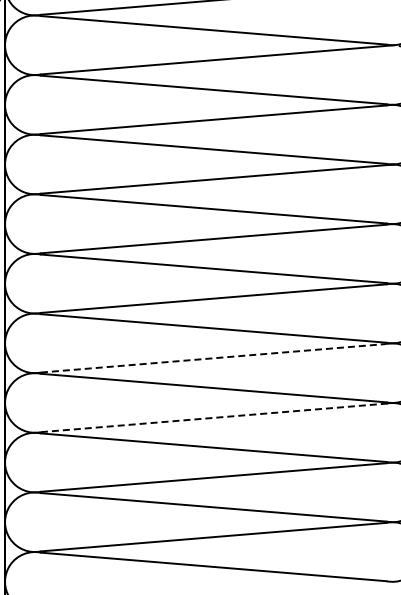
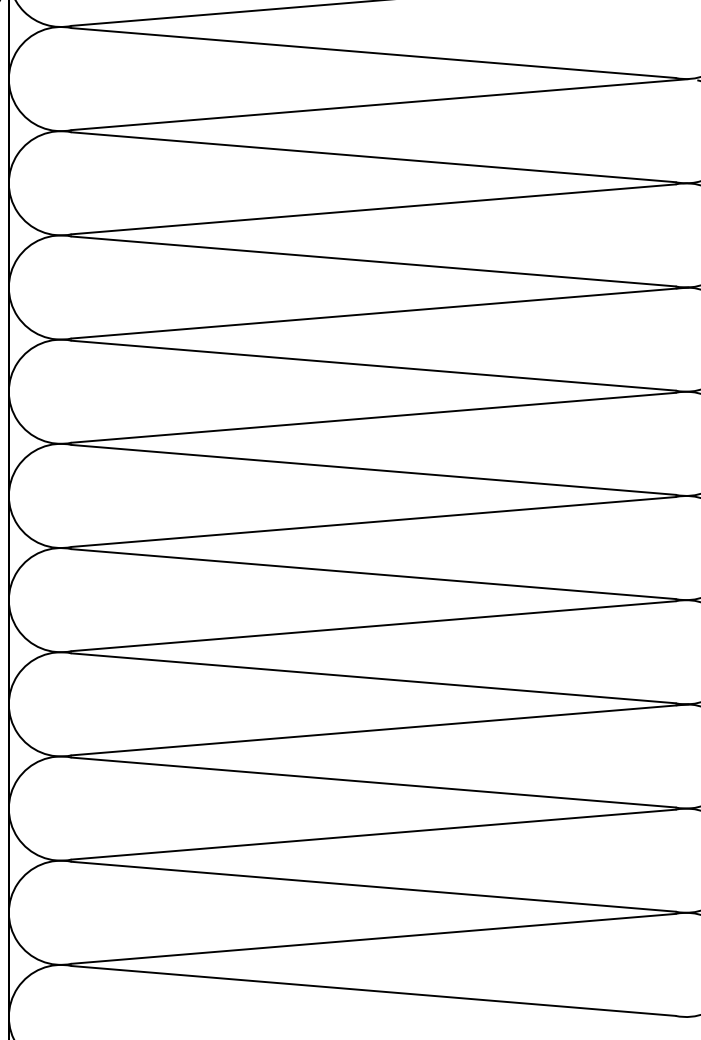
line: (214, 358) -> (374, 626), dashed -> solid
line: (217, 417) -> (380, 729), dashed -> solid

